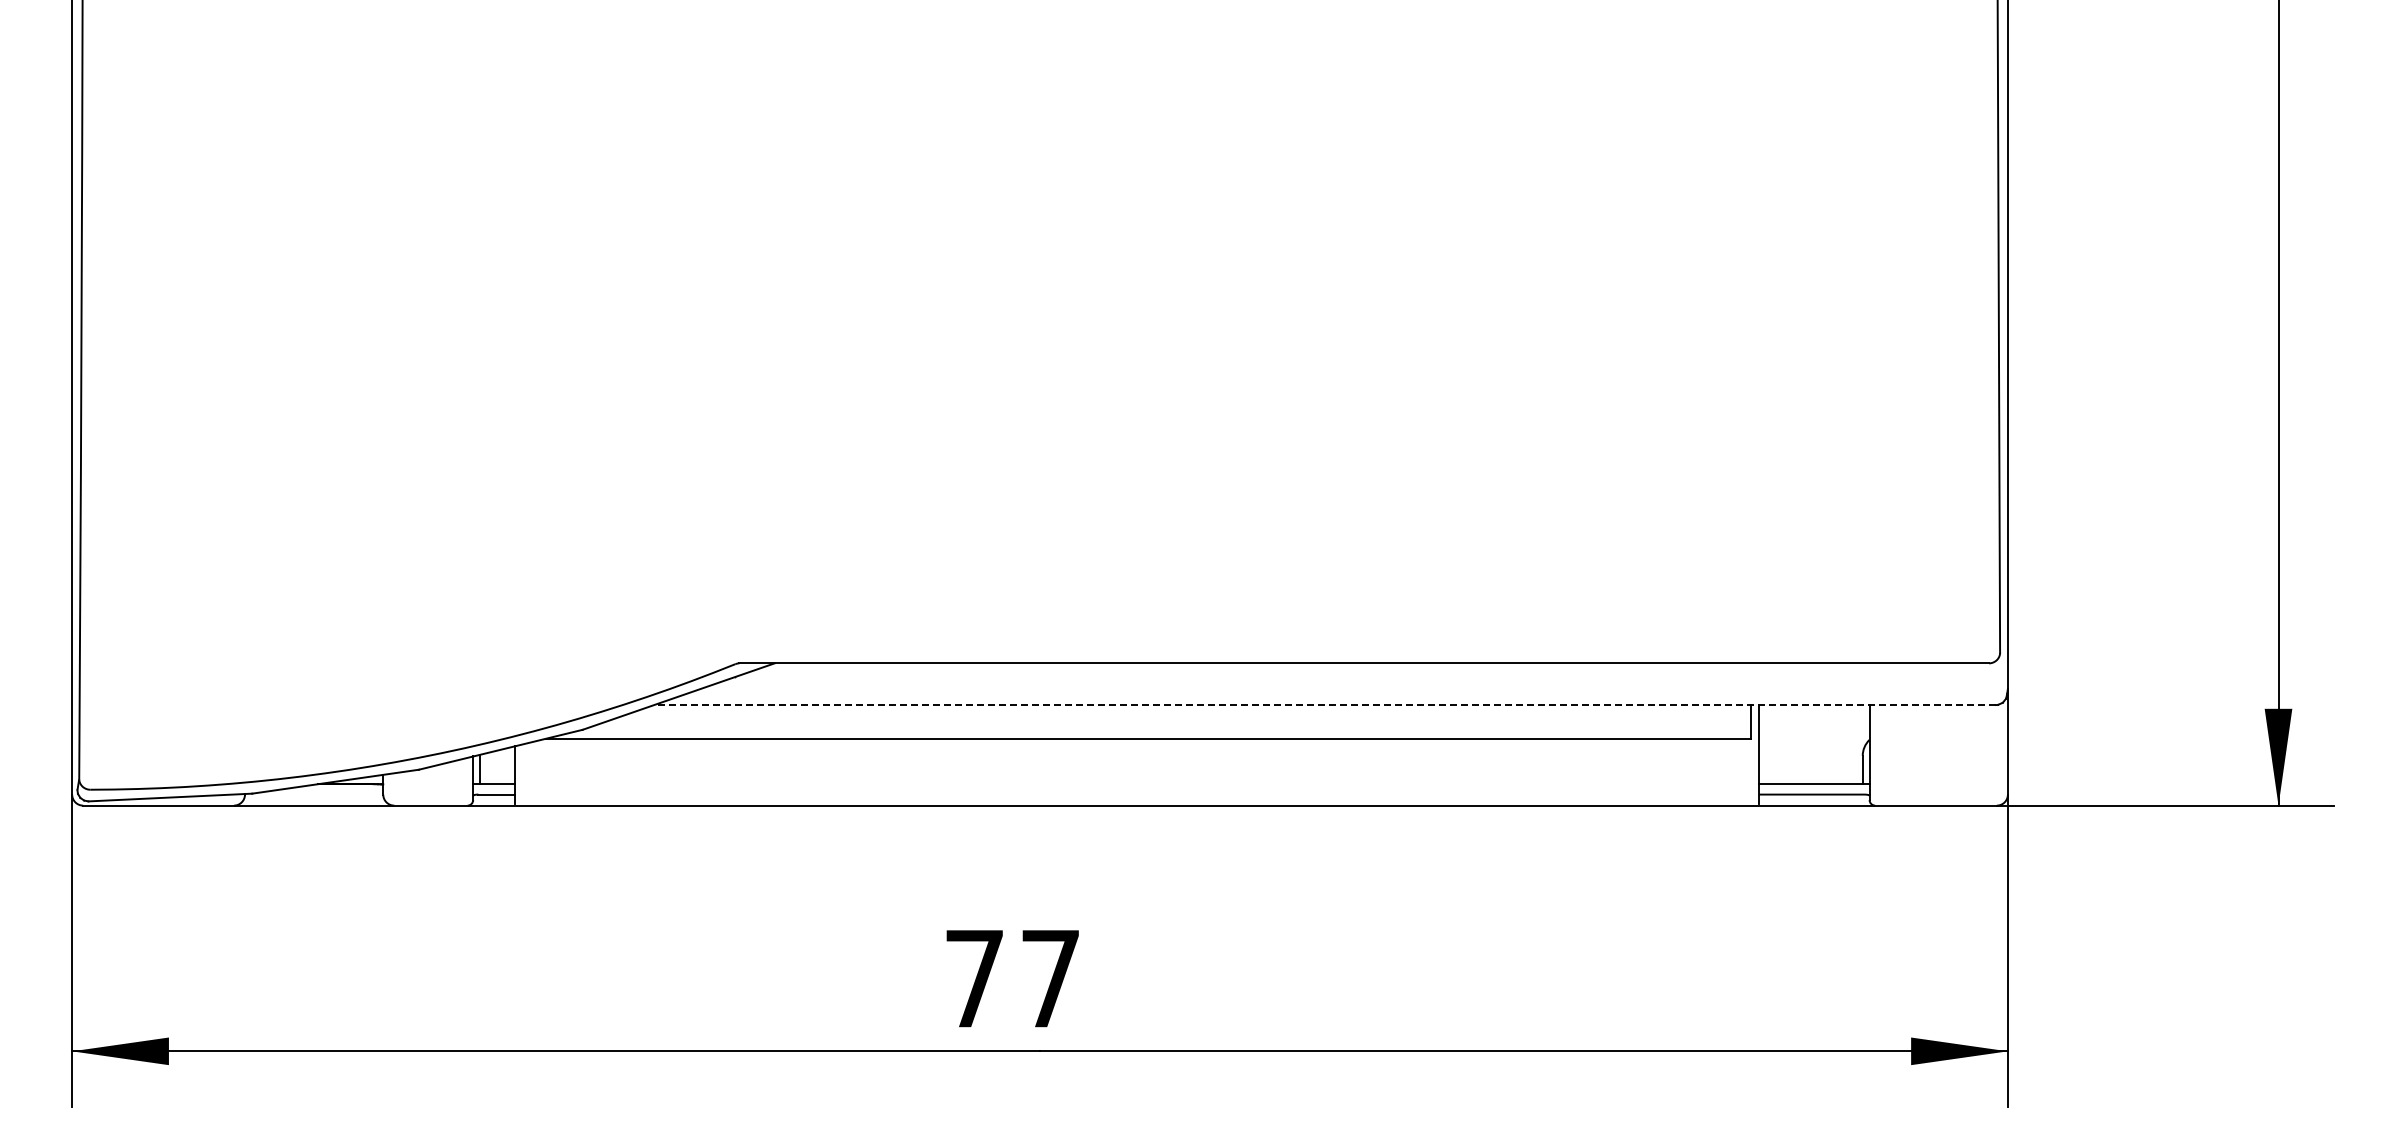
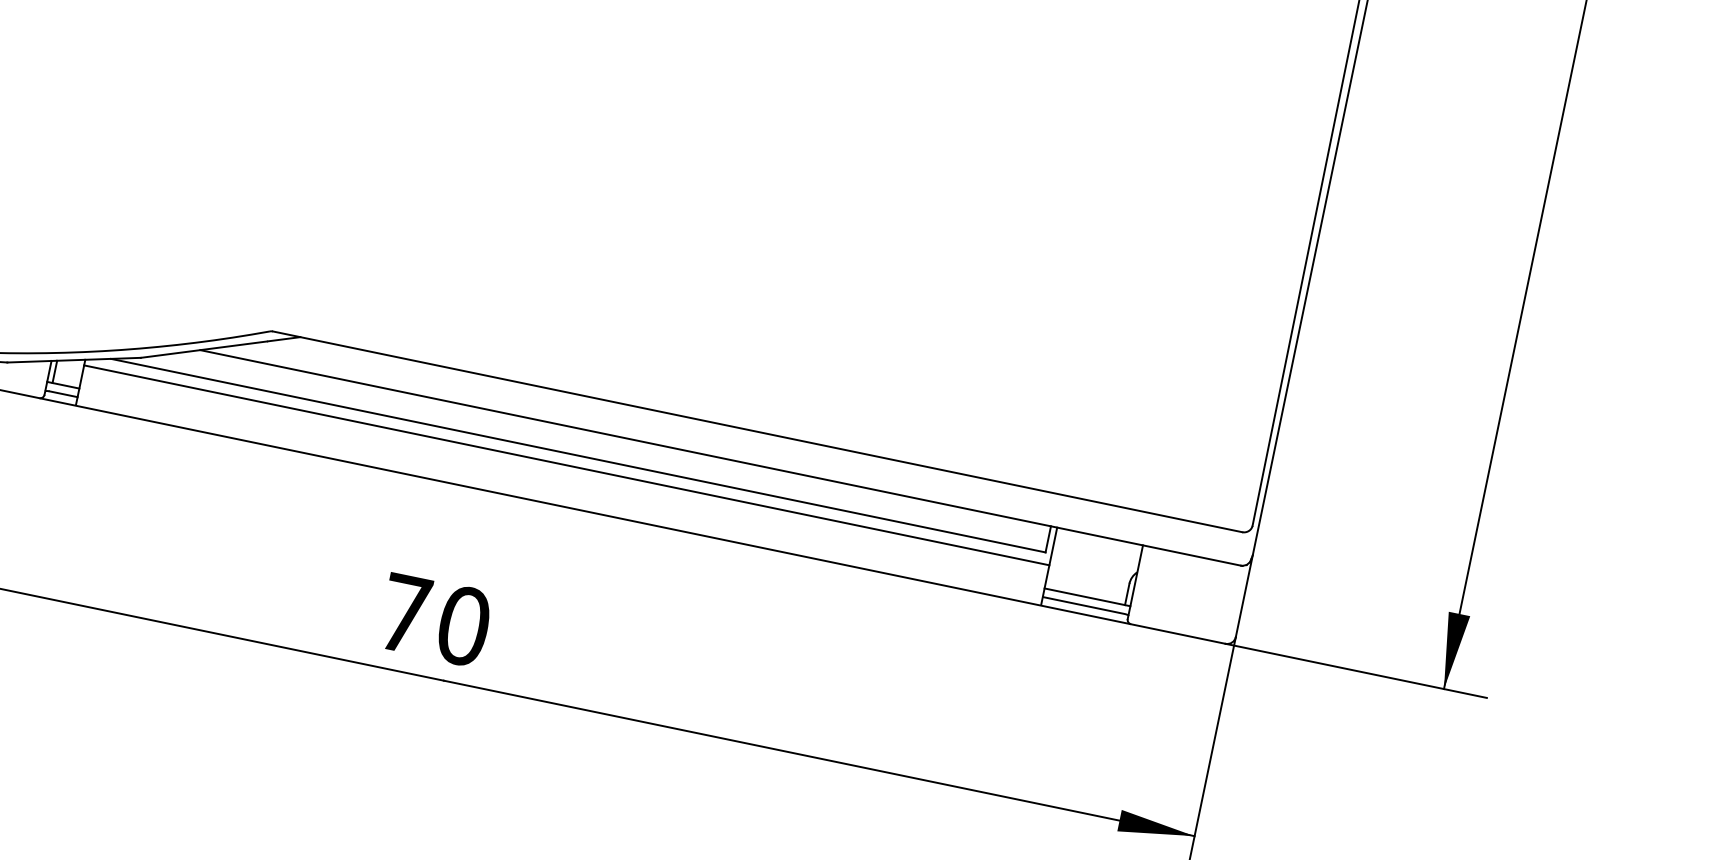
line: (1325, 705) -> (720, 458), dashed -> solid
line: (1136, 753) -> (566, 465), added
text: (1051, 978) -> (464, 626), 77 -> 70

